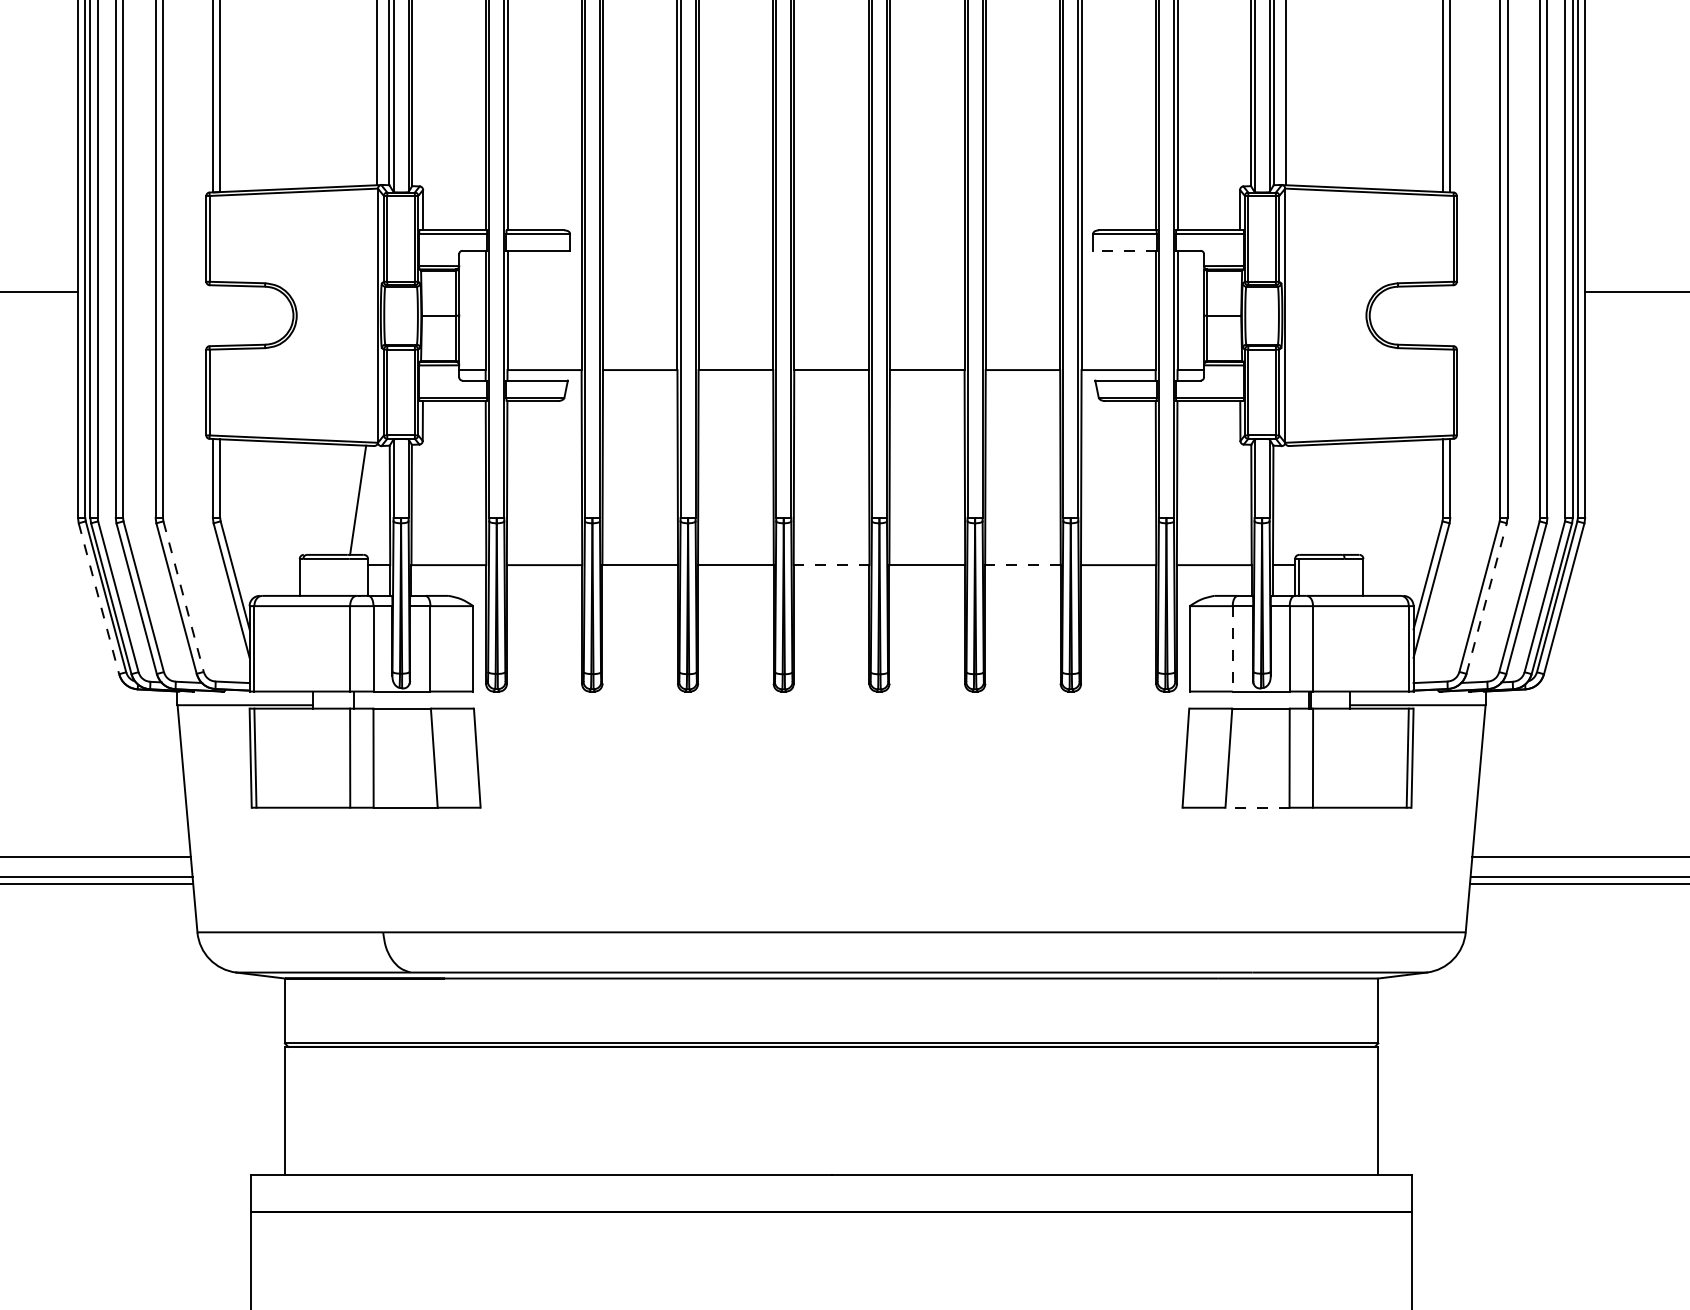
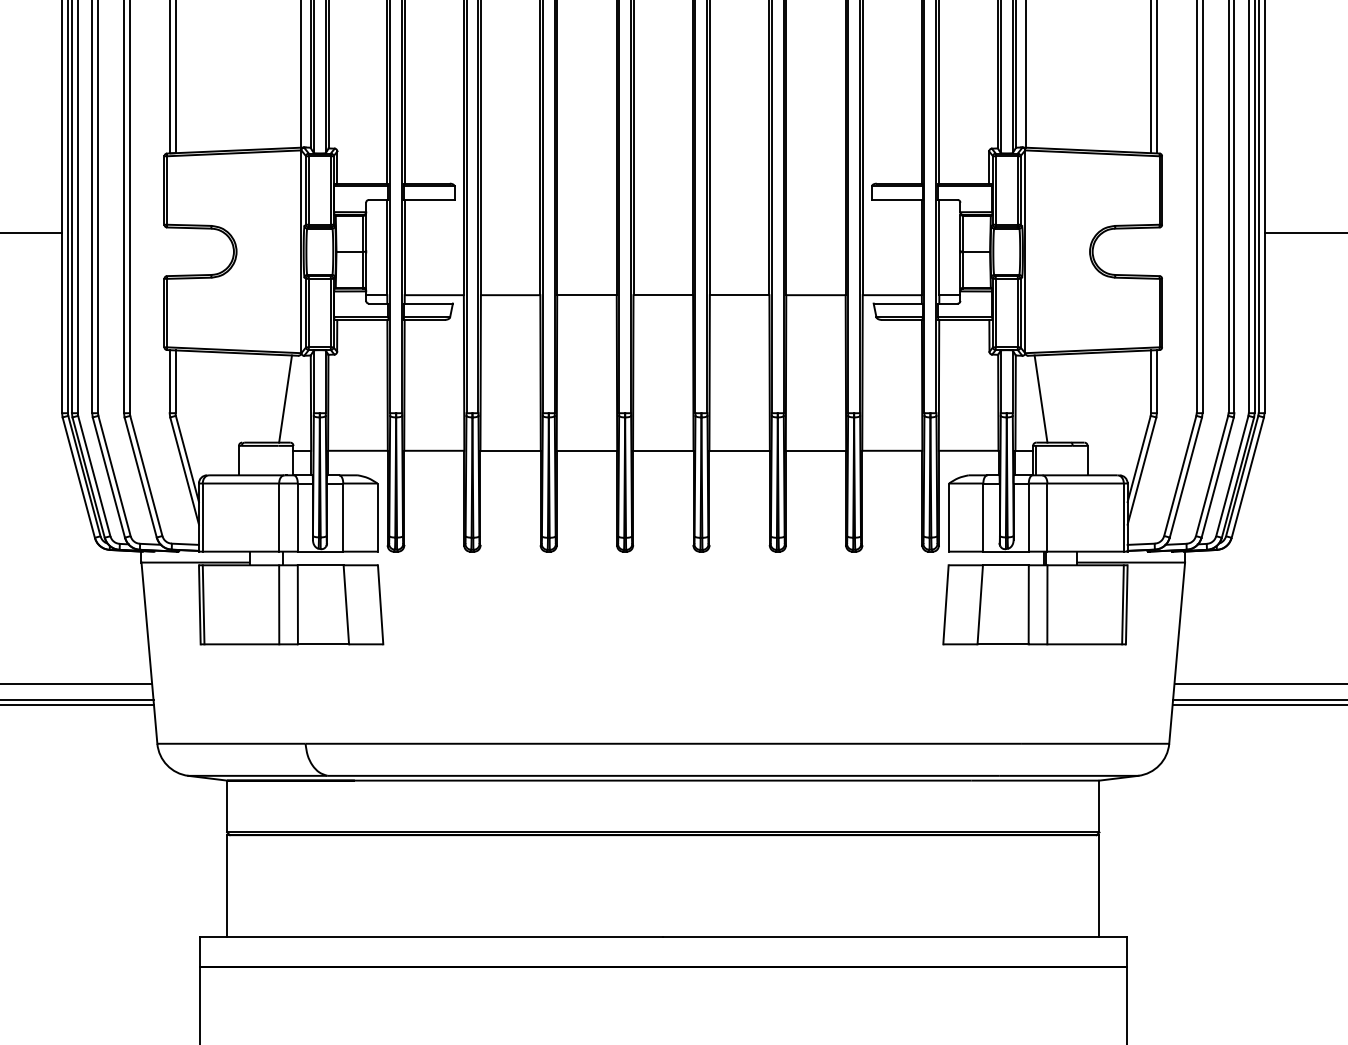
line: (1123, 251) -> (896, 200), dashed -> solid
line: (1304, 499) -> (1040, 398), added
line: (830, 564) -> (662, 450), dashed -> solid
line: (1022, 564) -> (815, 450), dashed -> solid
line: (183, 597) -> (146, 476), dashed -> solid
line: (1487, 598) -> (1186, 477), dashed -> solid
line: (98, 599) -> (78, 478), dashed -> solid
line: (1232, 649) -> (983, 518), dashed -> solid
line: (1257, 807) -> (1003, 644), dashed -> solid

